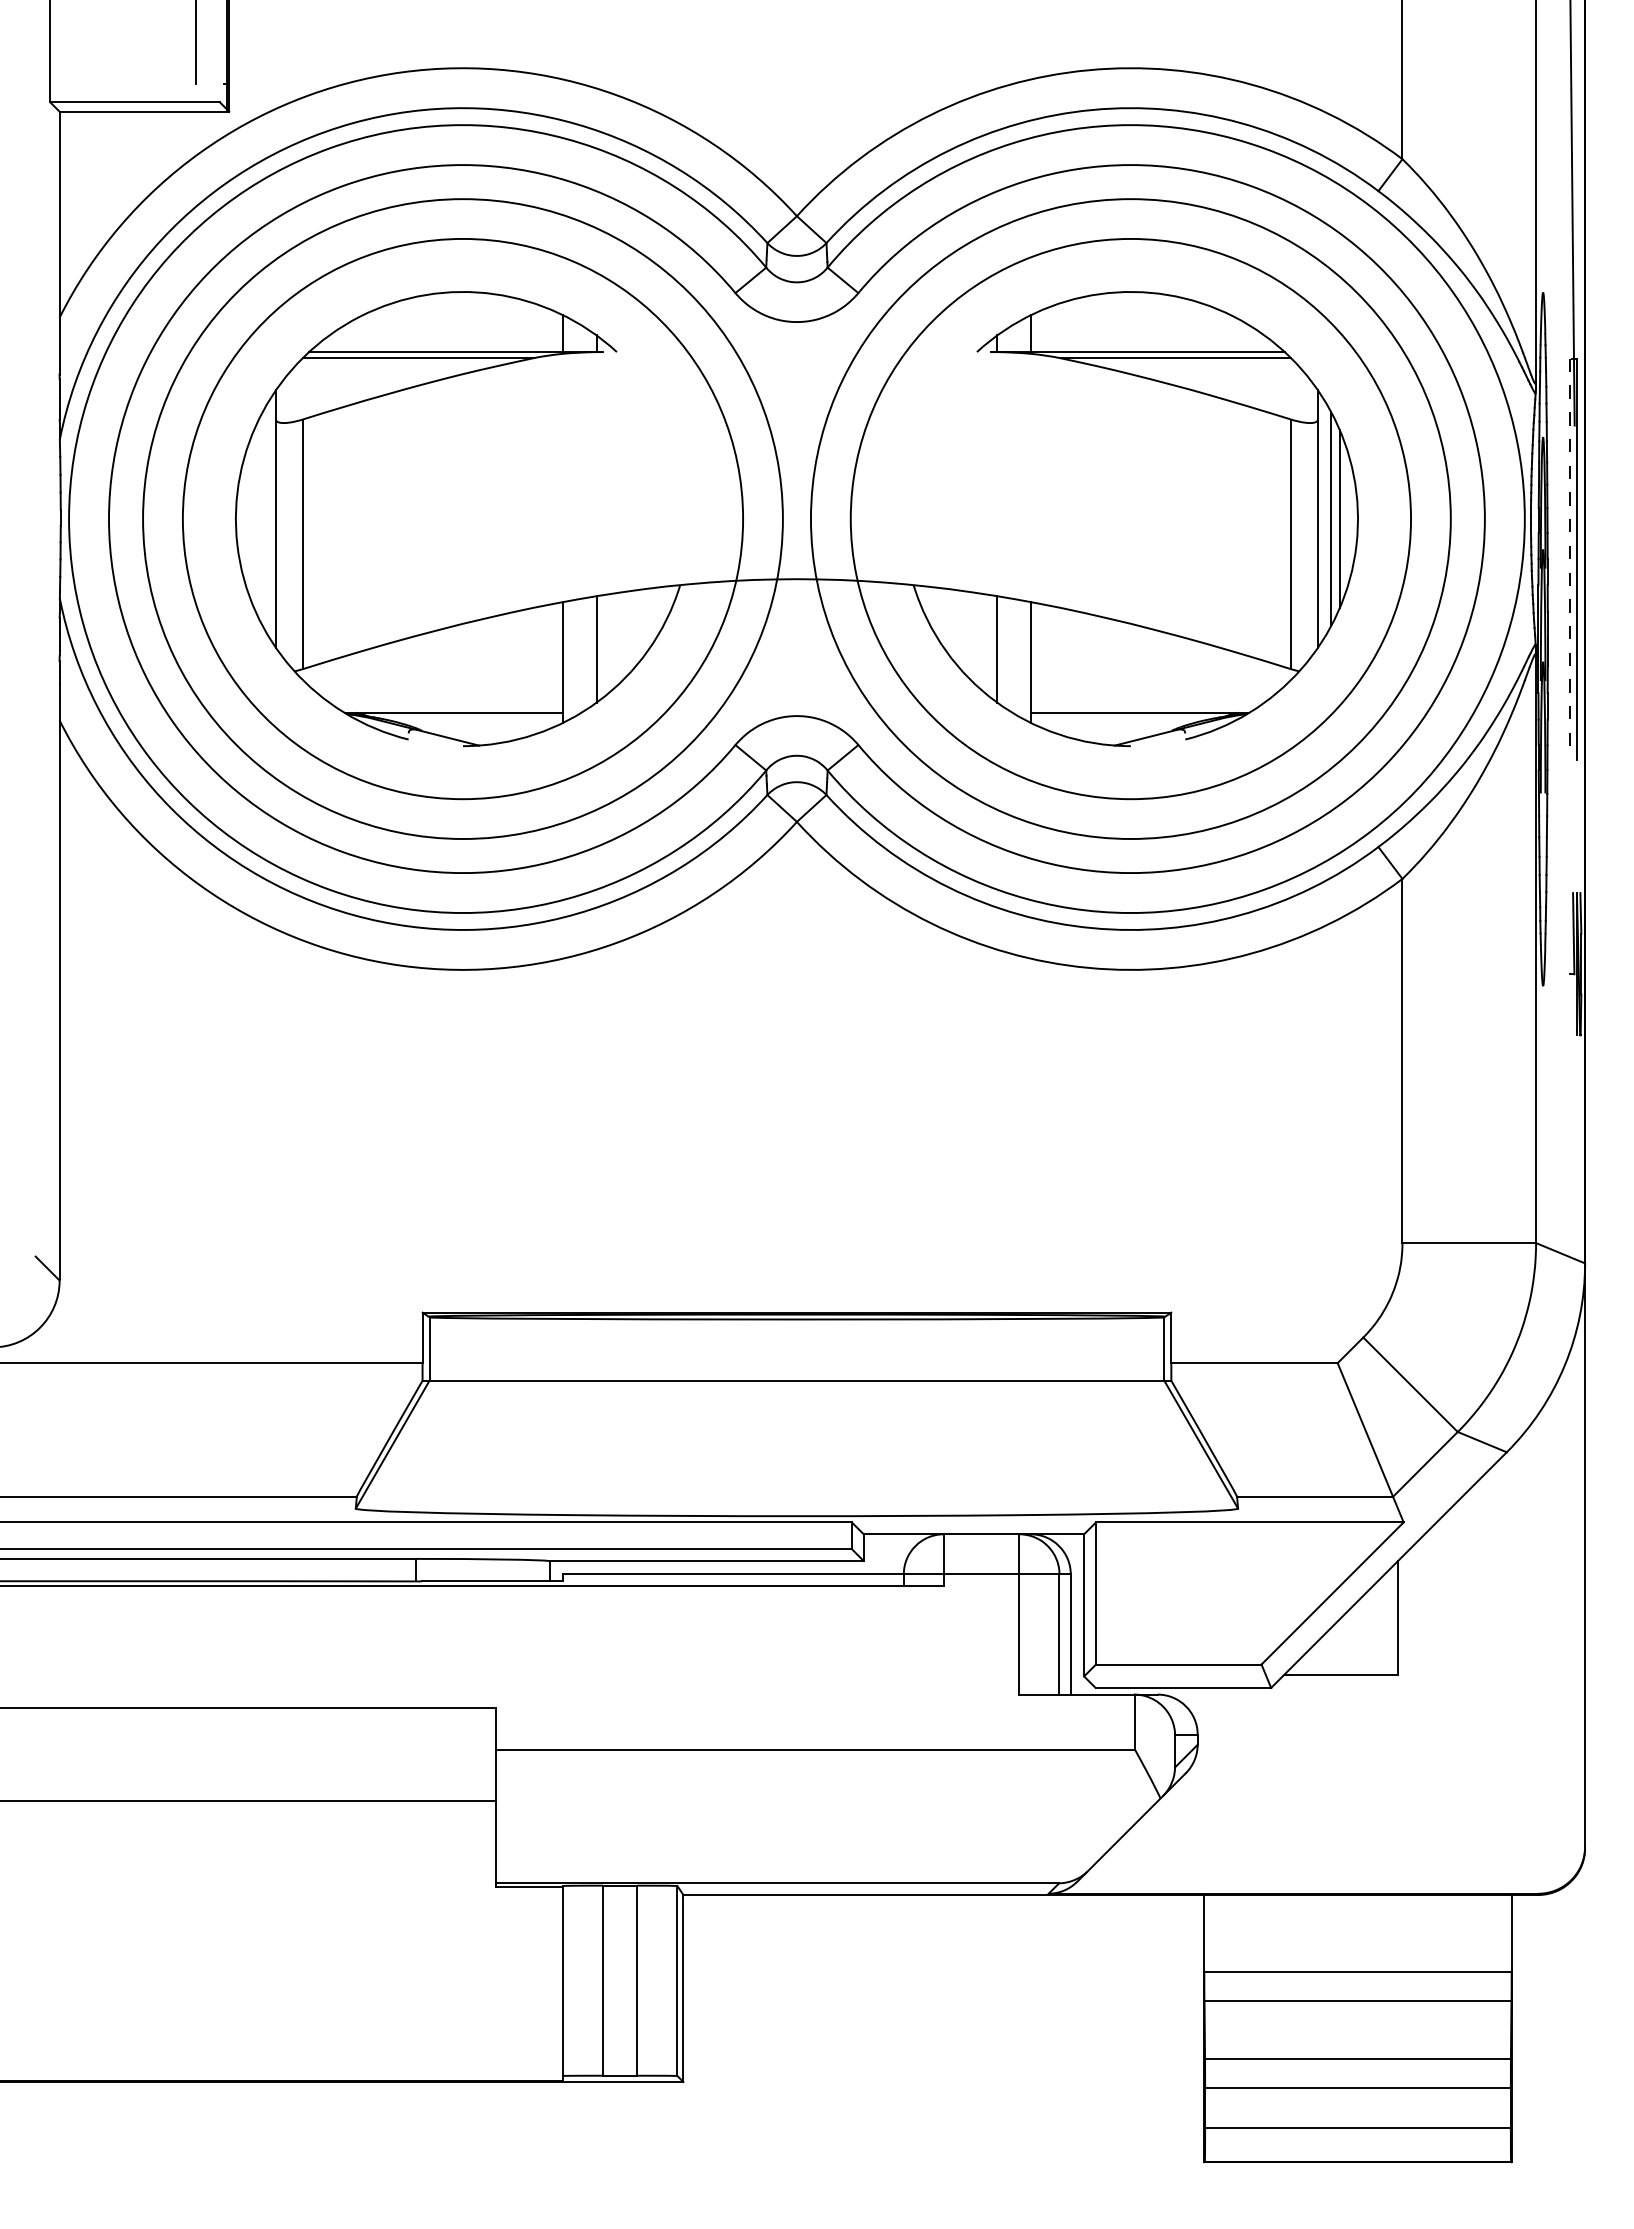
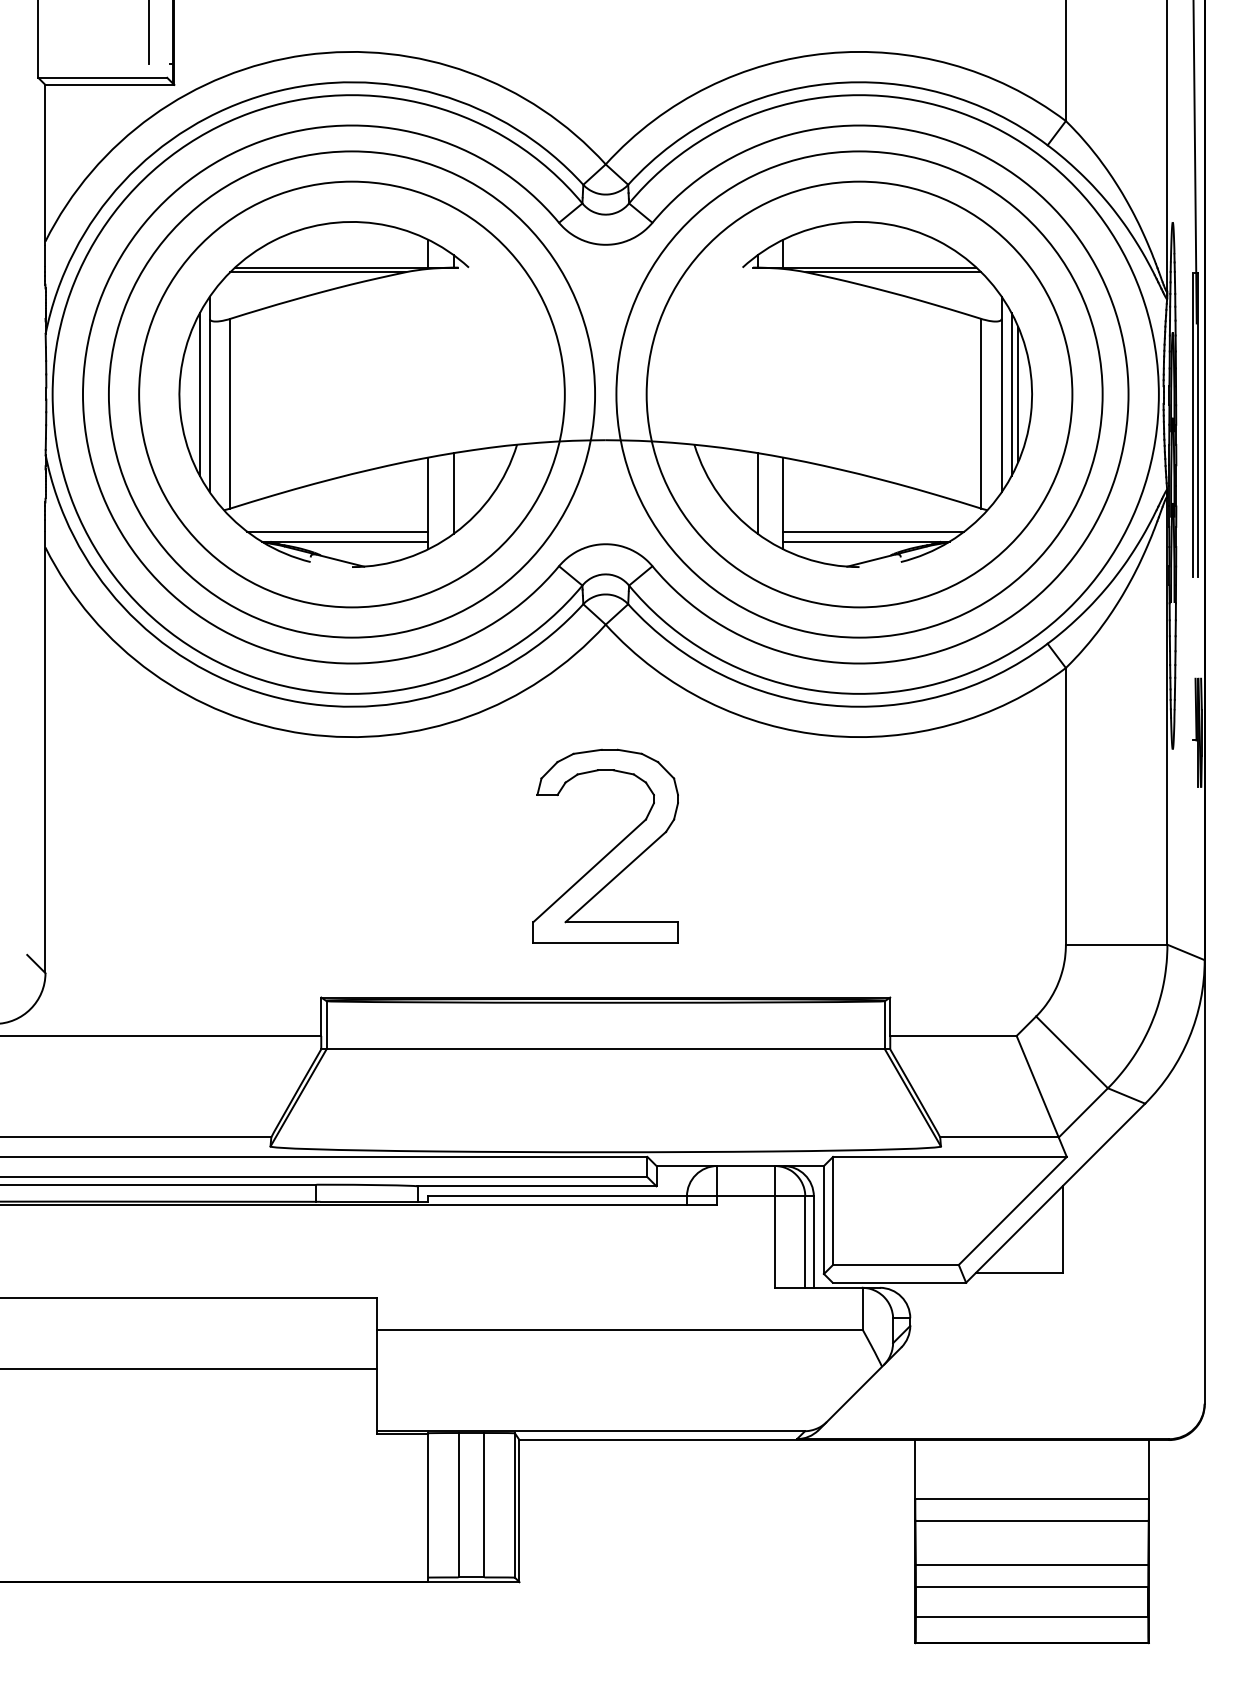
line: (262, 518) -> (199, 394), added
line: (1569, 559) -> (1192, 425), dashed -> solid
line: (444, 699) -> (337, 531), added
line: (1149, 699) -> (873, 531), added
part: (803, 1119) -> (610, 850), added

